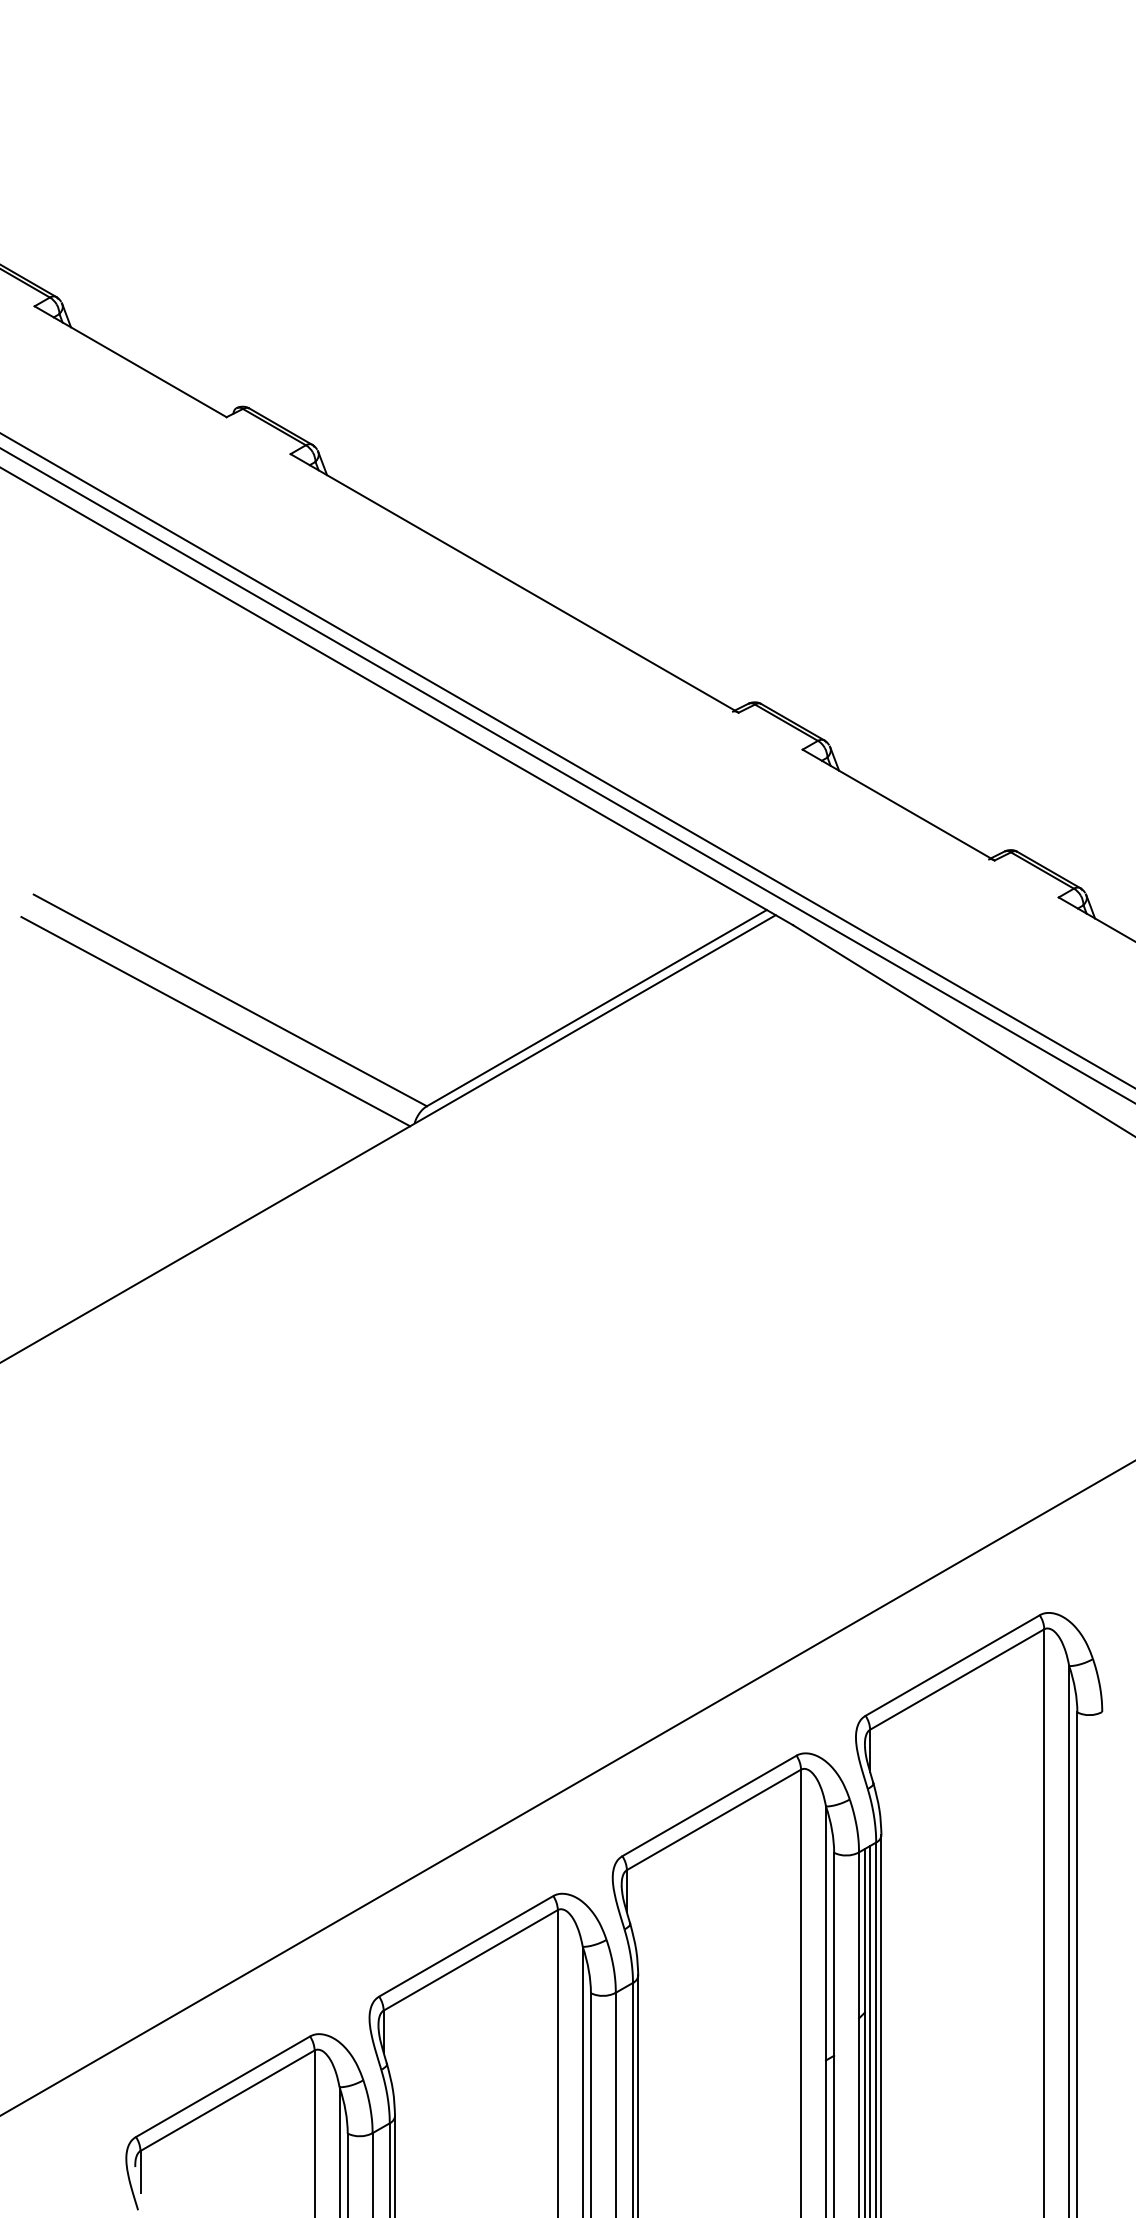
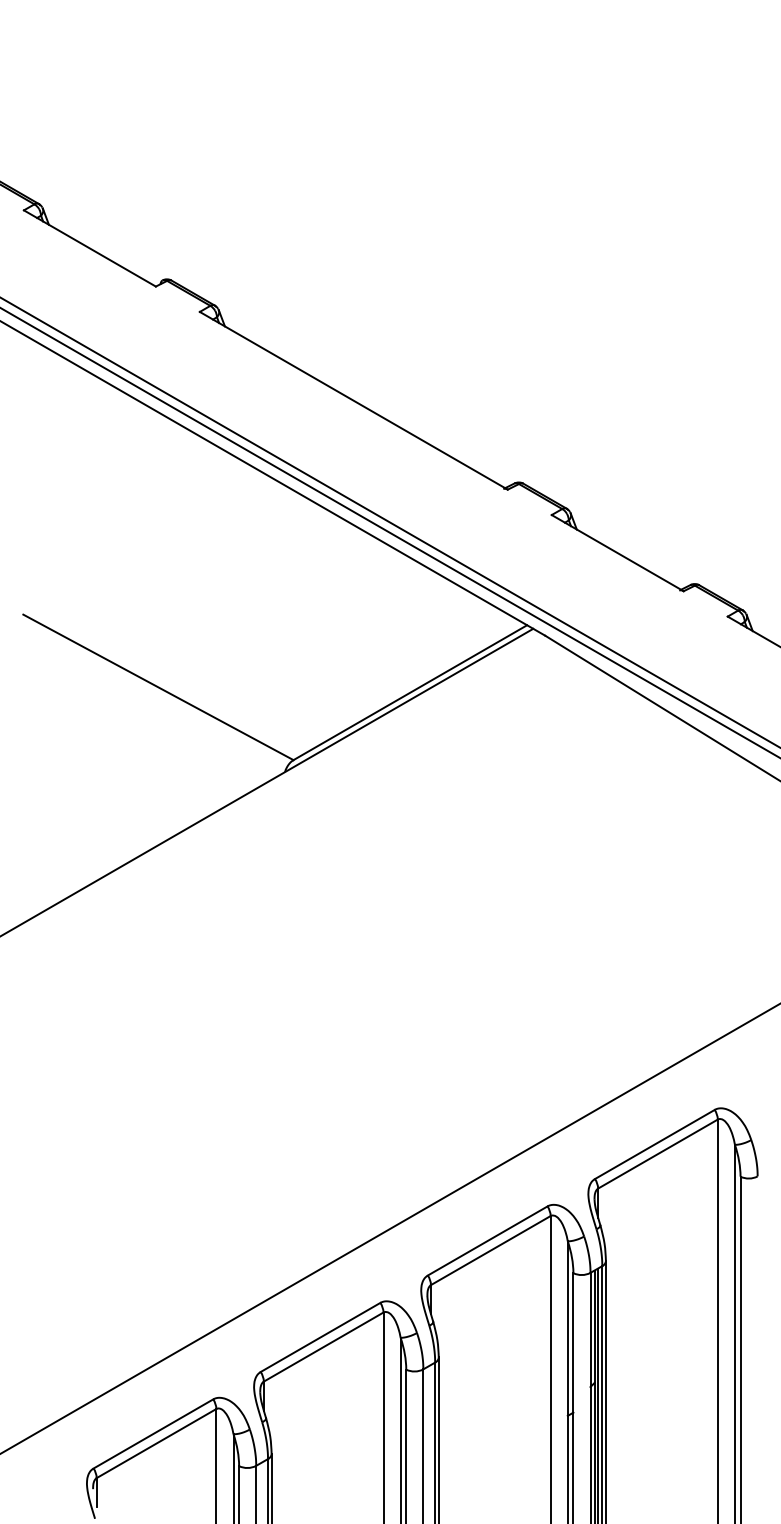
line: (215, 1020) -> (148, 701), removed

